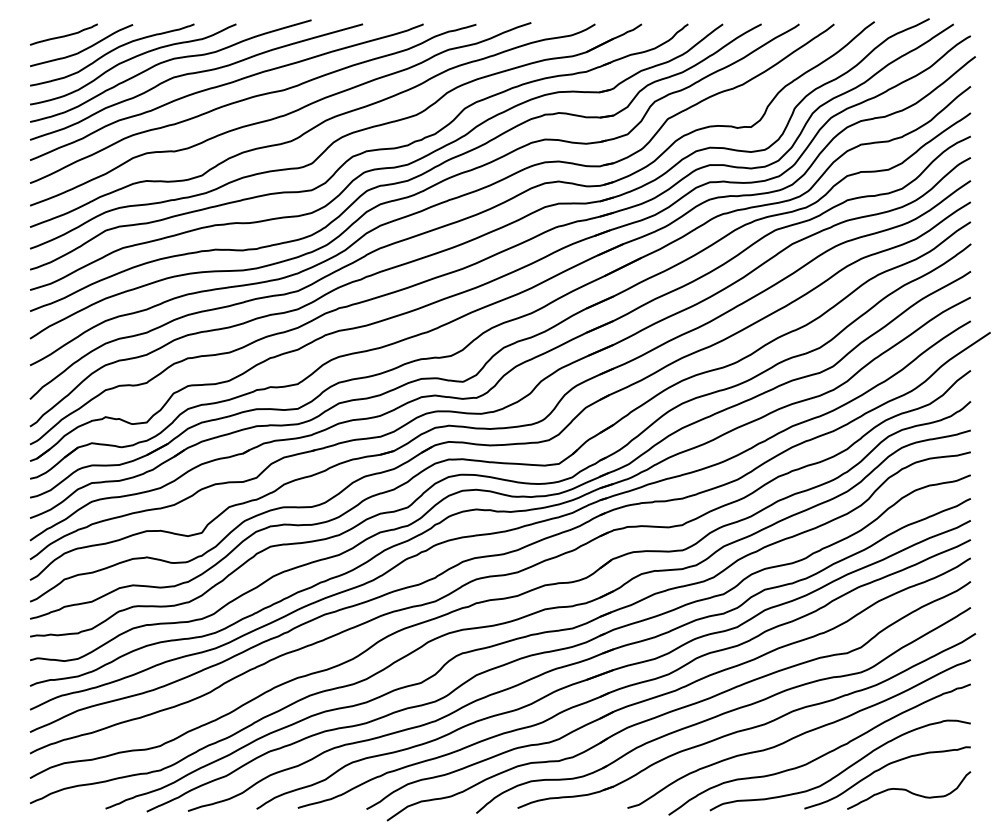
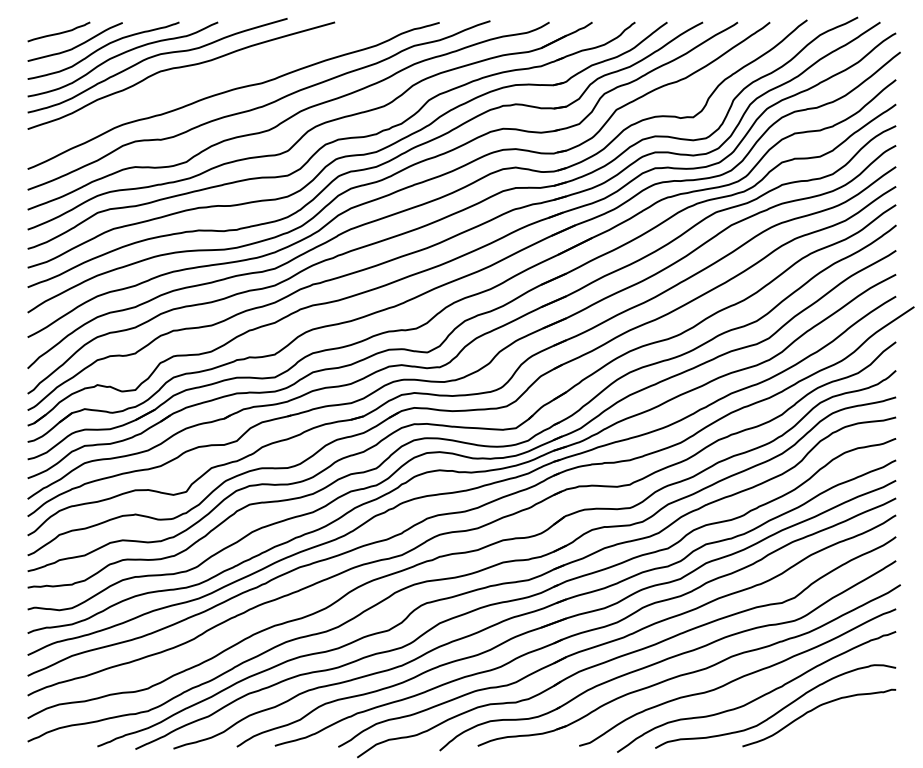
curve: (223, 86) -> (206, 79), removed
curve: (908, 790) -> (838, 729), removed

